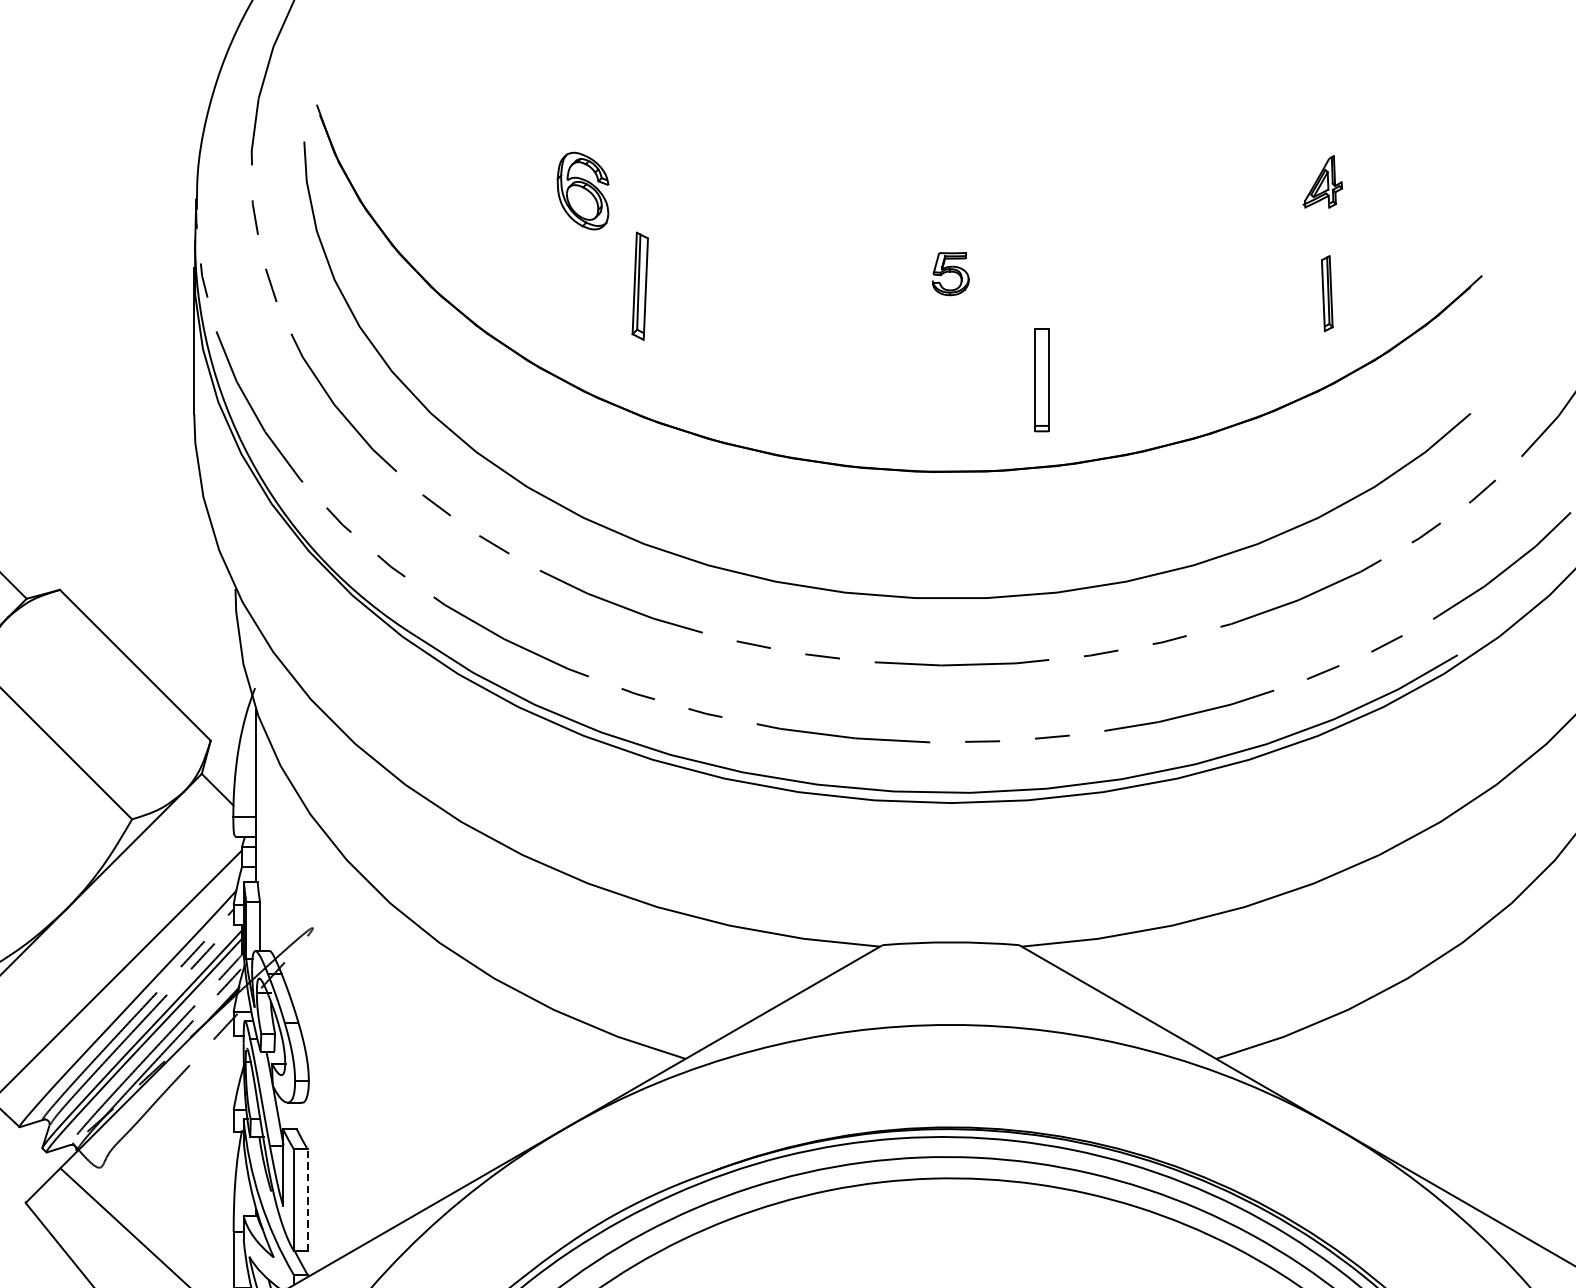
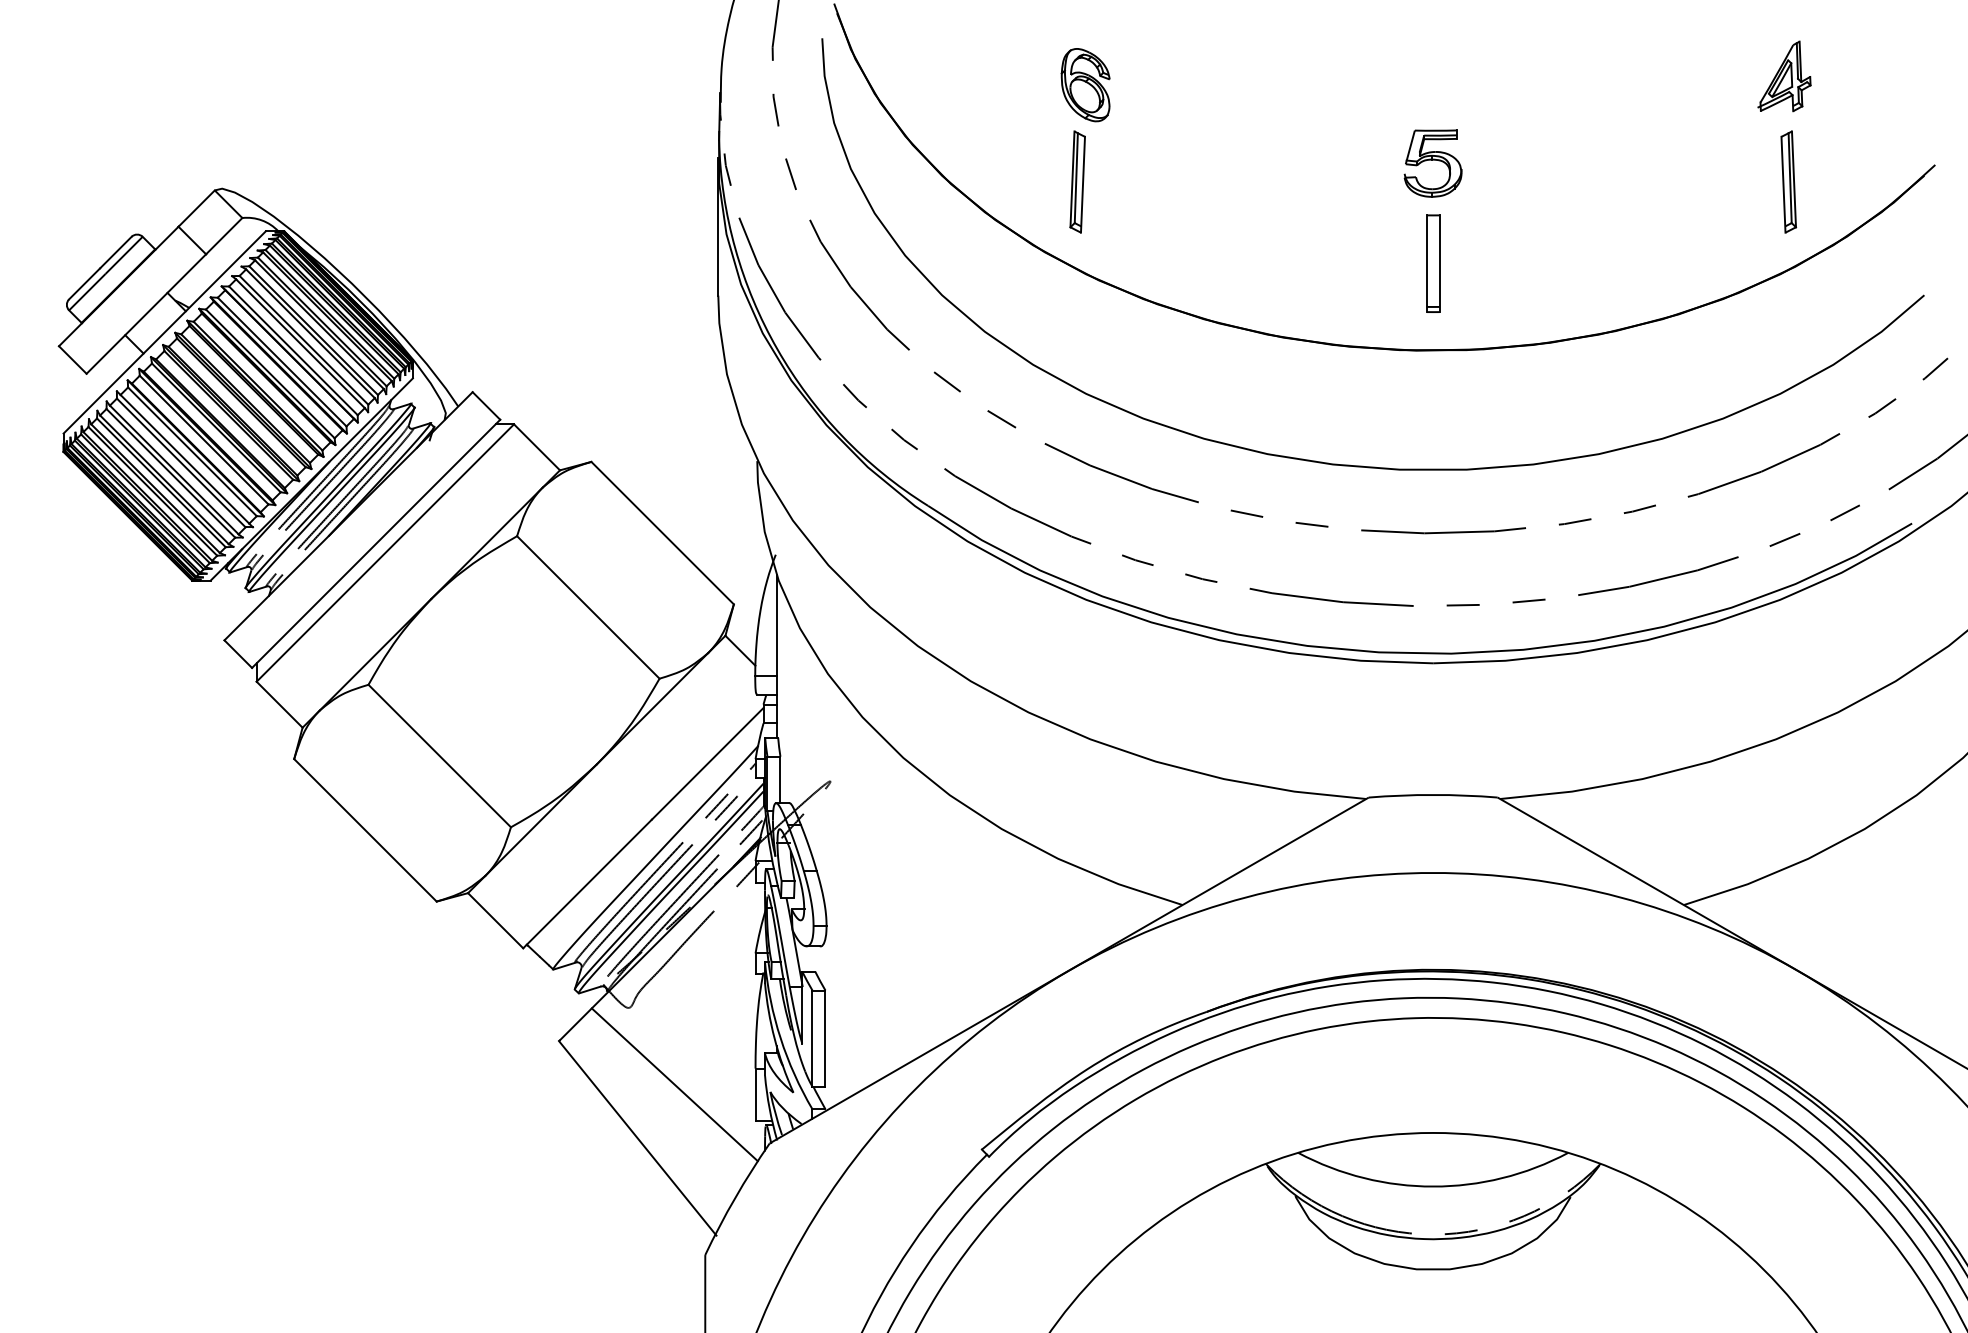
part: (1322, 181) -> (1784, 76), size x1.43
part: (950, 274) -> (1432, 163), size x1.67
part: (640, 285) -> (1077, 181), moved
part: (1326, 293) -> (1788, 181), size x1.43
part: (1042, 379) -> (1433, 263), moved
line: (307, 1200) -> (825, 1038), dashed -> solid

